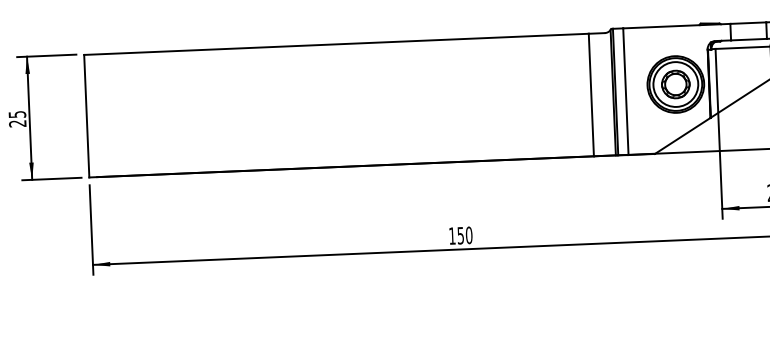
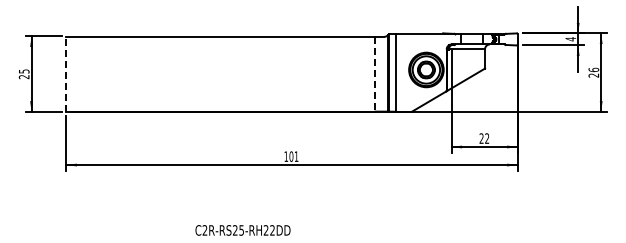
line: (591, 95) -> (374, 74), solid -> dashed
line: (86, 115) -> (66, 73), solid -> dashed
text: (464, 235) -> (293, 156), 150 -> 101

